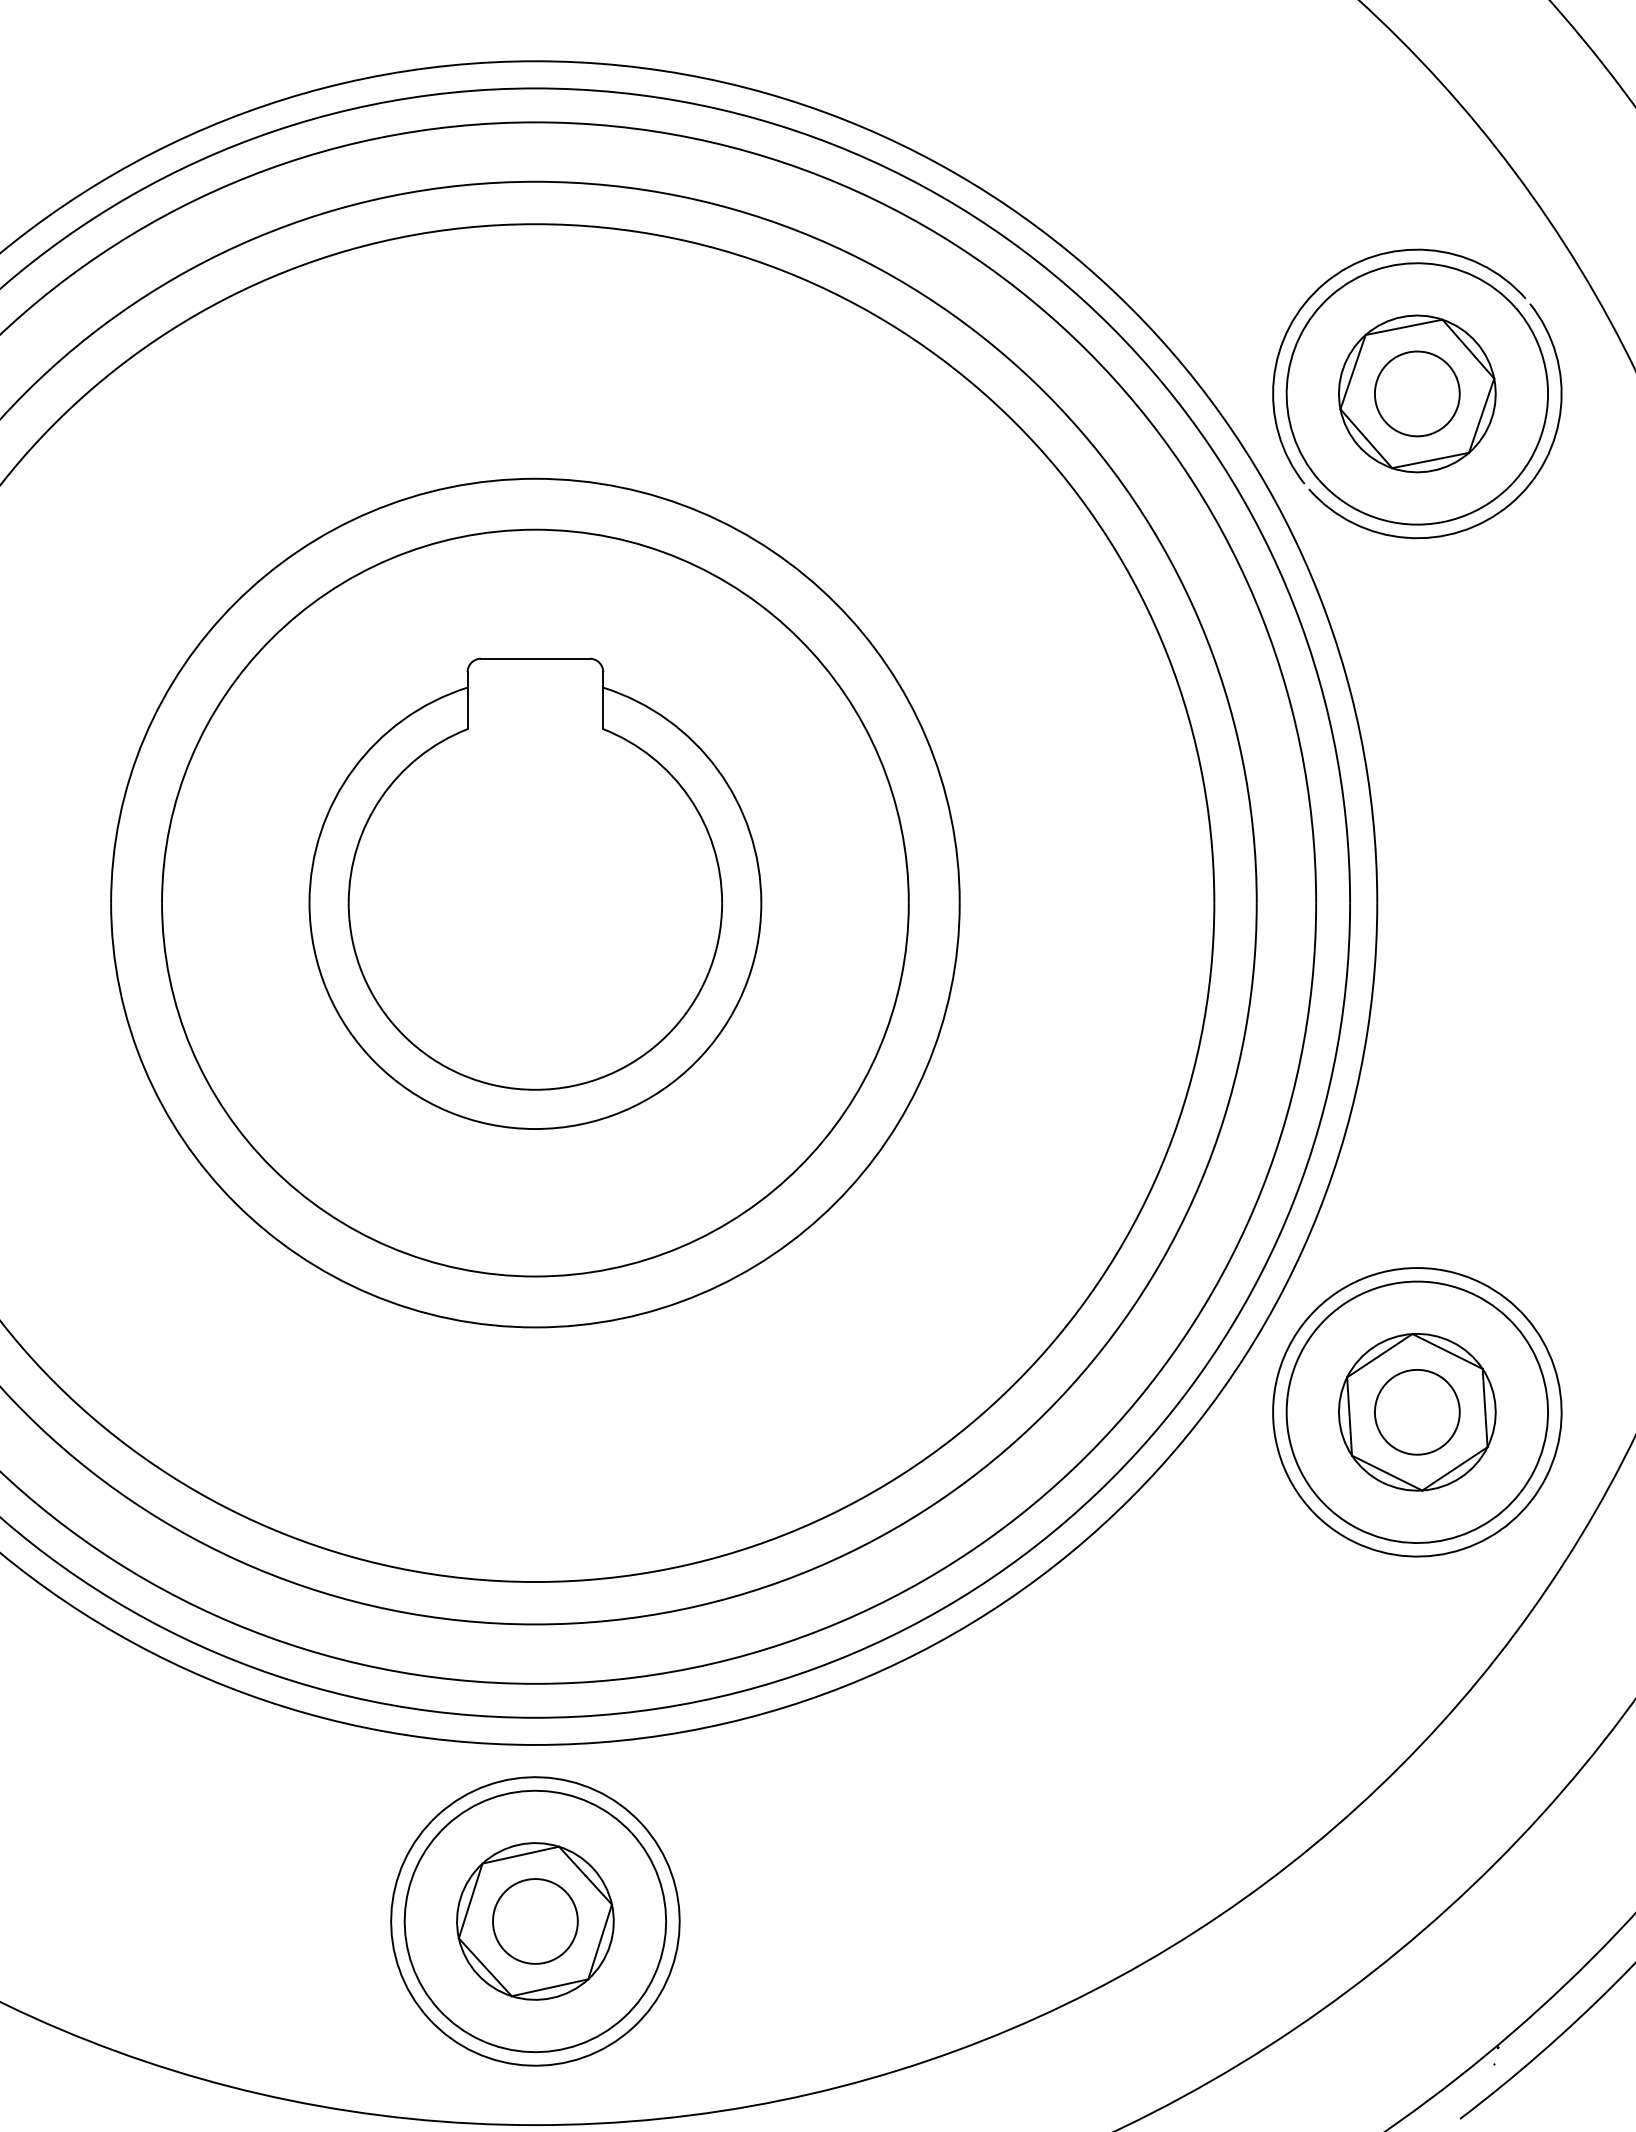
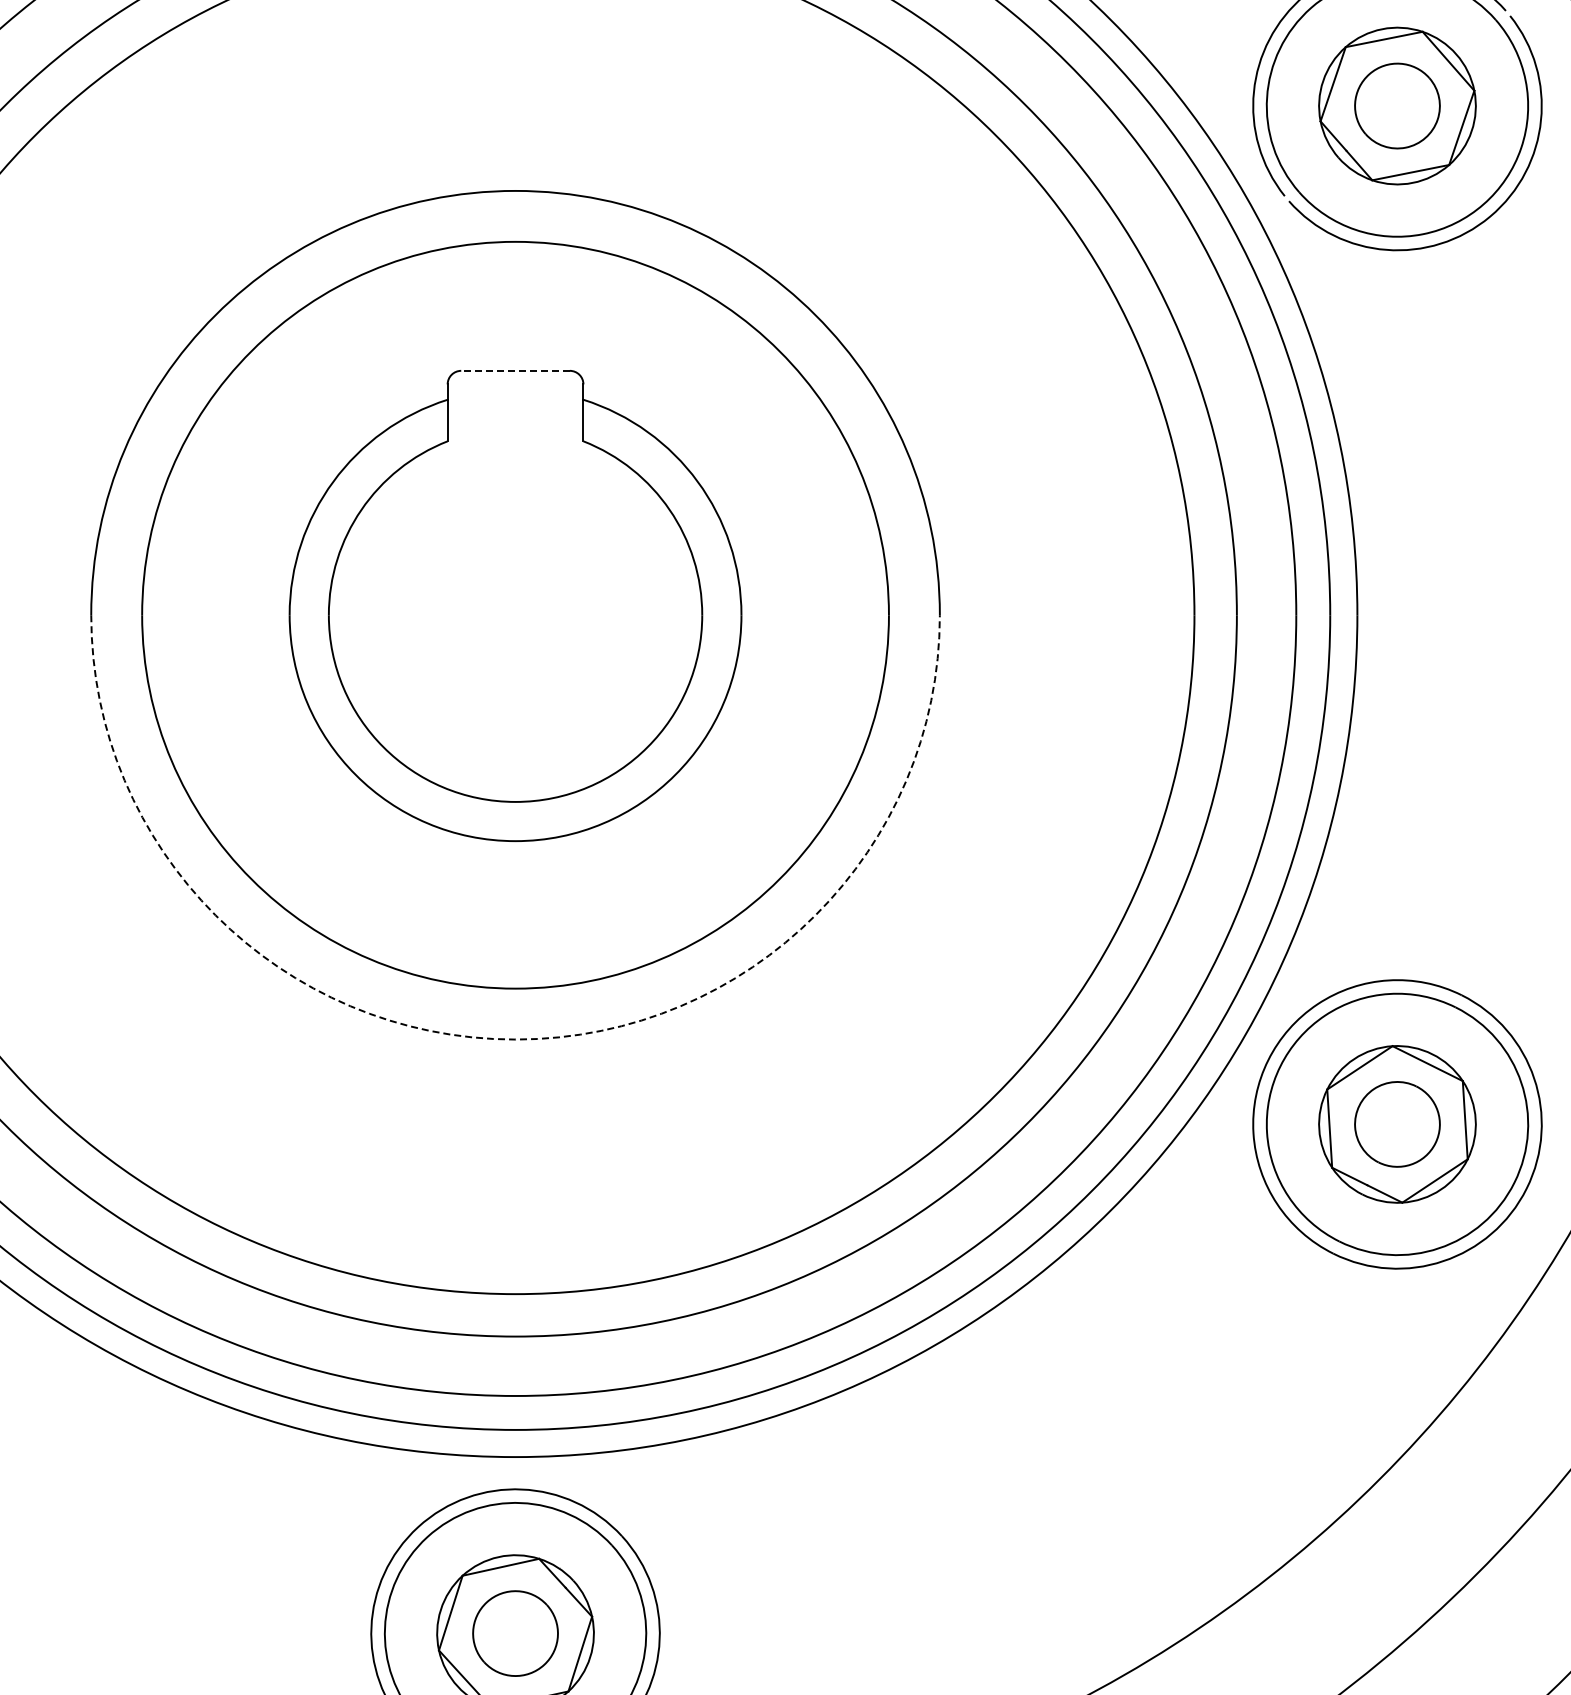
line: (534, 658) -> (514, 370), solid -> dashed
arc: (535, 1327) -> (515, 1039), solid -> dashed

